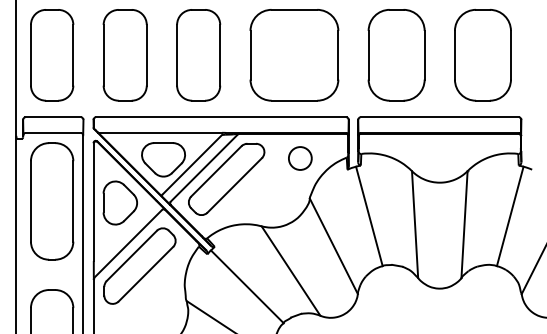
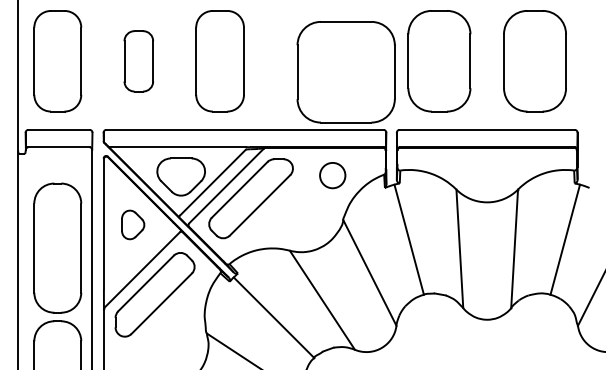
part: (125, 55) -> (138, 61), size x0.6
part: (293, 55) -> (345, 72), moved
part: (51, 200) -> (57, 247), moved
part: (119, 202) -> (132, 224), size x0.6

